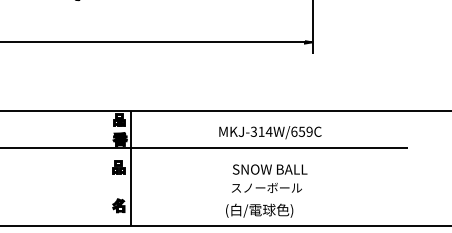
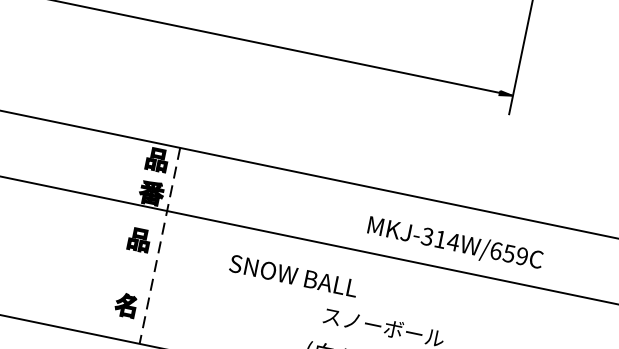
text: (270, 132) -> (455, 243), moved
line: (131, 168) -> (160, 246), solid -> dashed
text: (269, 169) -> (292, 275), moved

